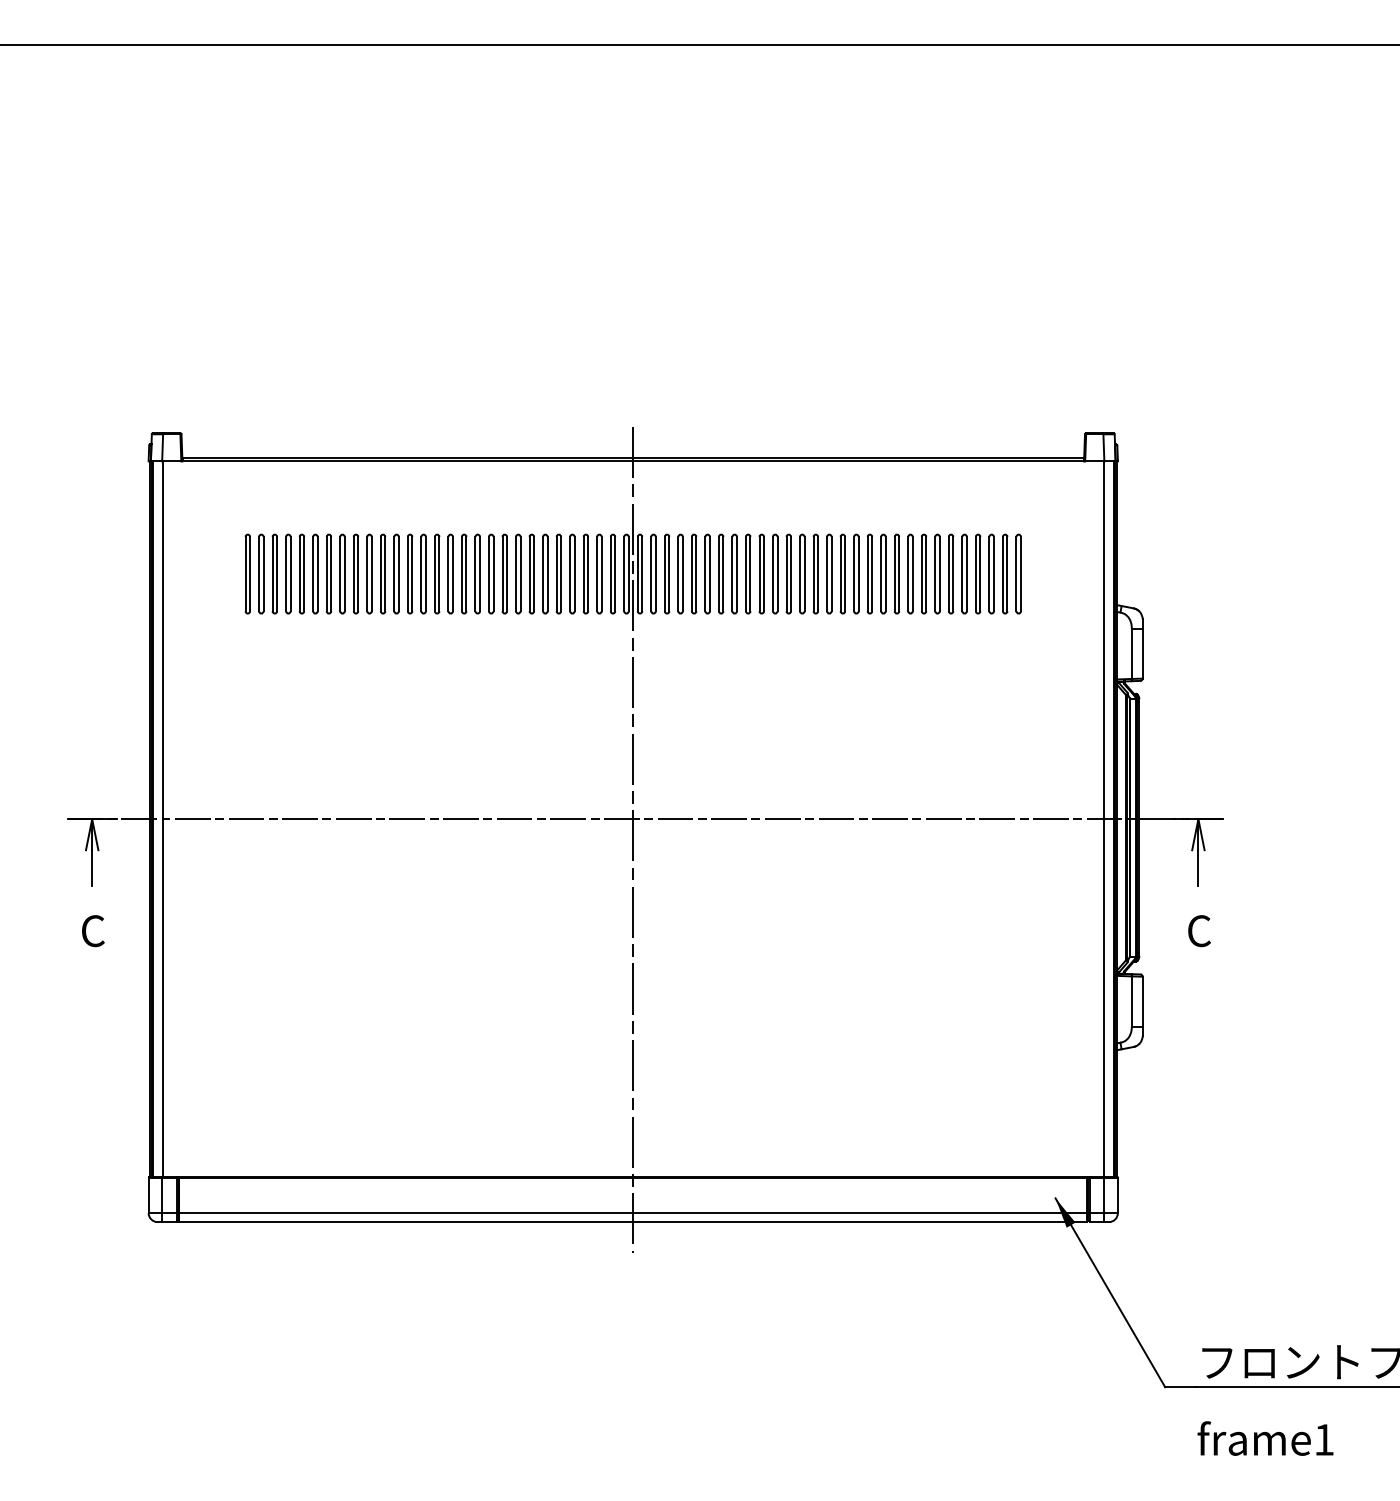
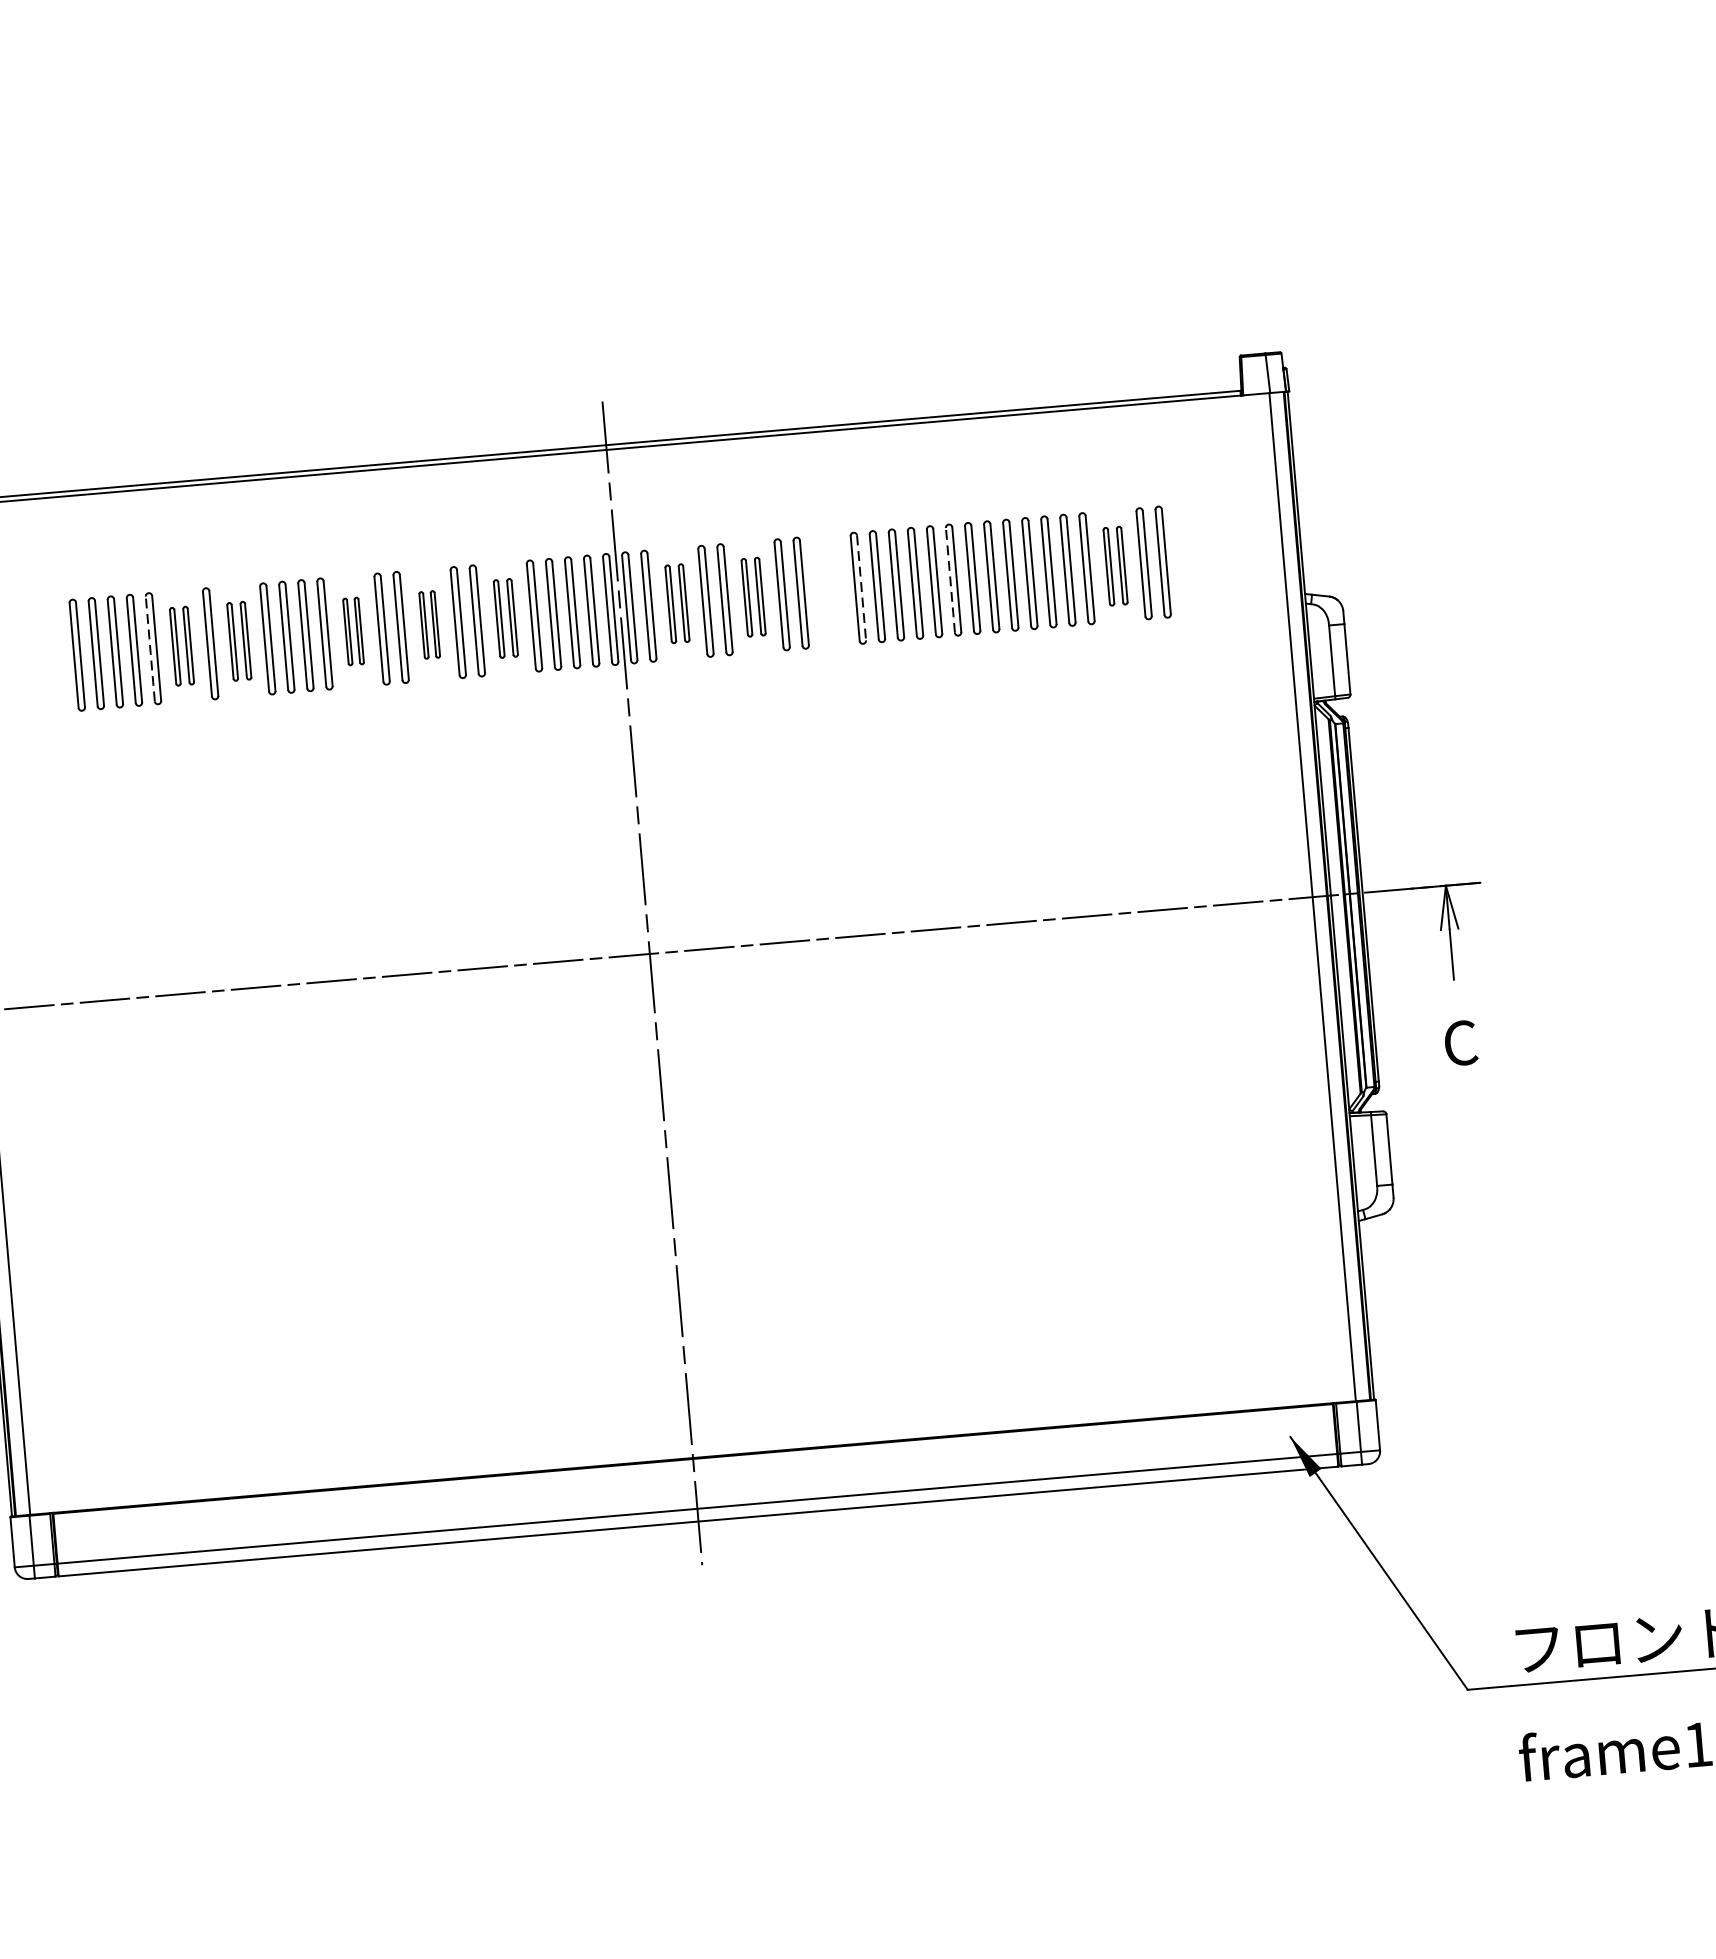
line: (299, 573) -> (150, 648), solid -> dashed
part: (321, 573) -> (181, 645), size x0.7
part: (362, 573) -> (238, 640), size x0.7
part: (443, 573) -> (352, 630), size x0.6
part: (497, 573) -> (428, 624), size x0.6
part: (551, 573) -> (504, 617), size x0.7
part: (673, 573) -> (676, 602), size x0.7
part: (727, 573) -> (752, 596), size x0.7
part: (781, 573) -> (828, 589), removed
line: (867, 573) -> (950, 579), solid -> dashed
part: (984, 573) -> (1114, 565), size x0.7
line: (804, 574) -> (861, 588), solid -> dashed

